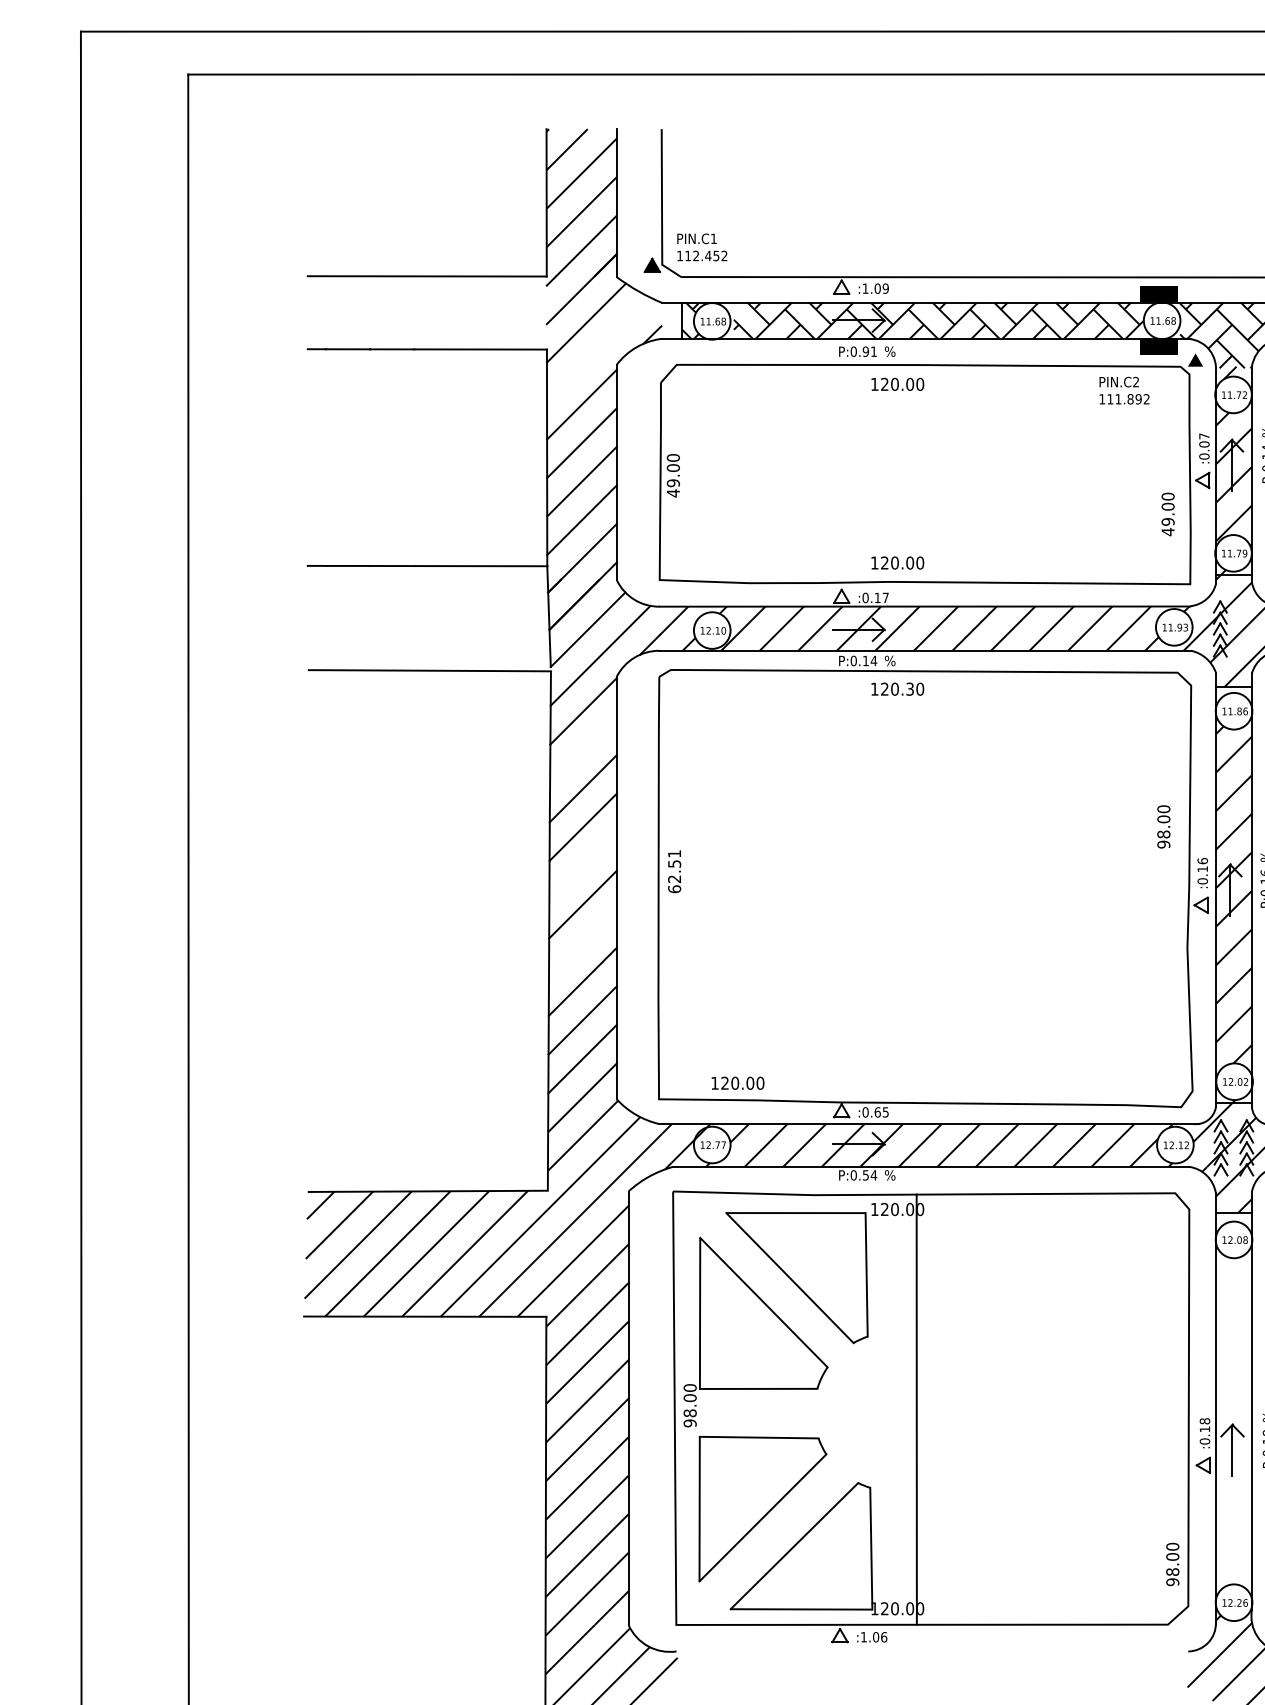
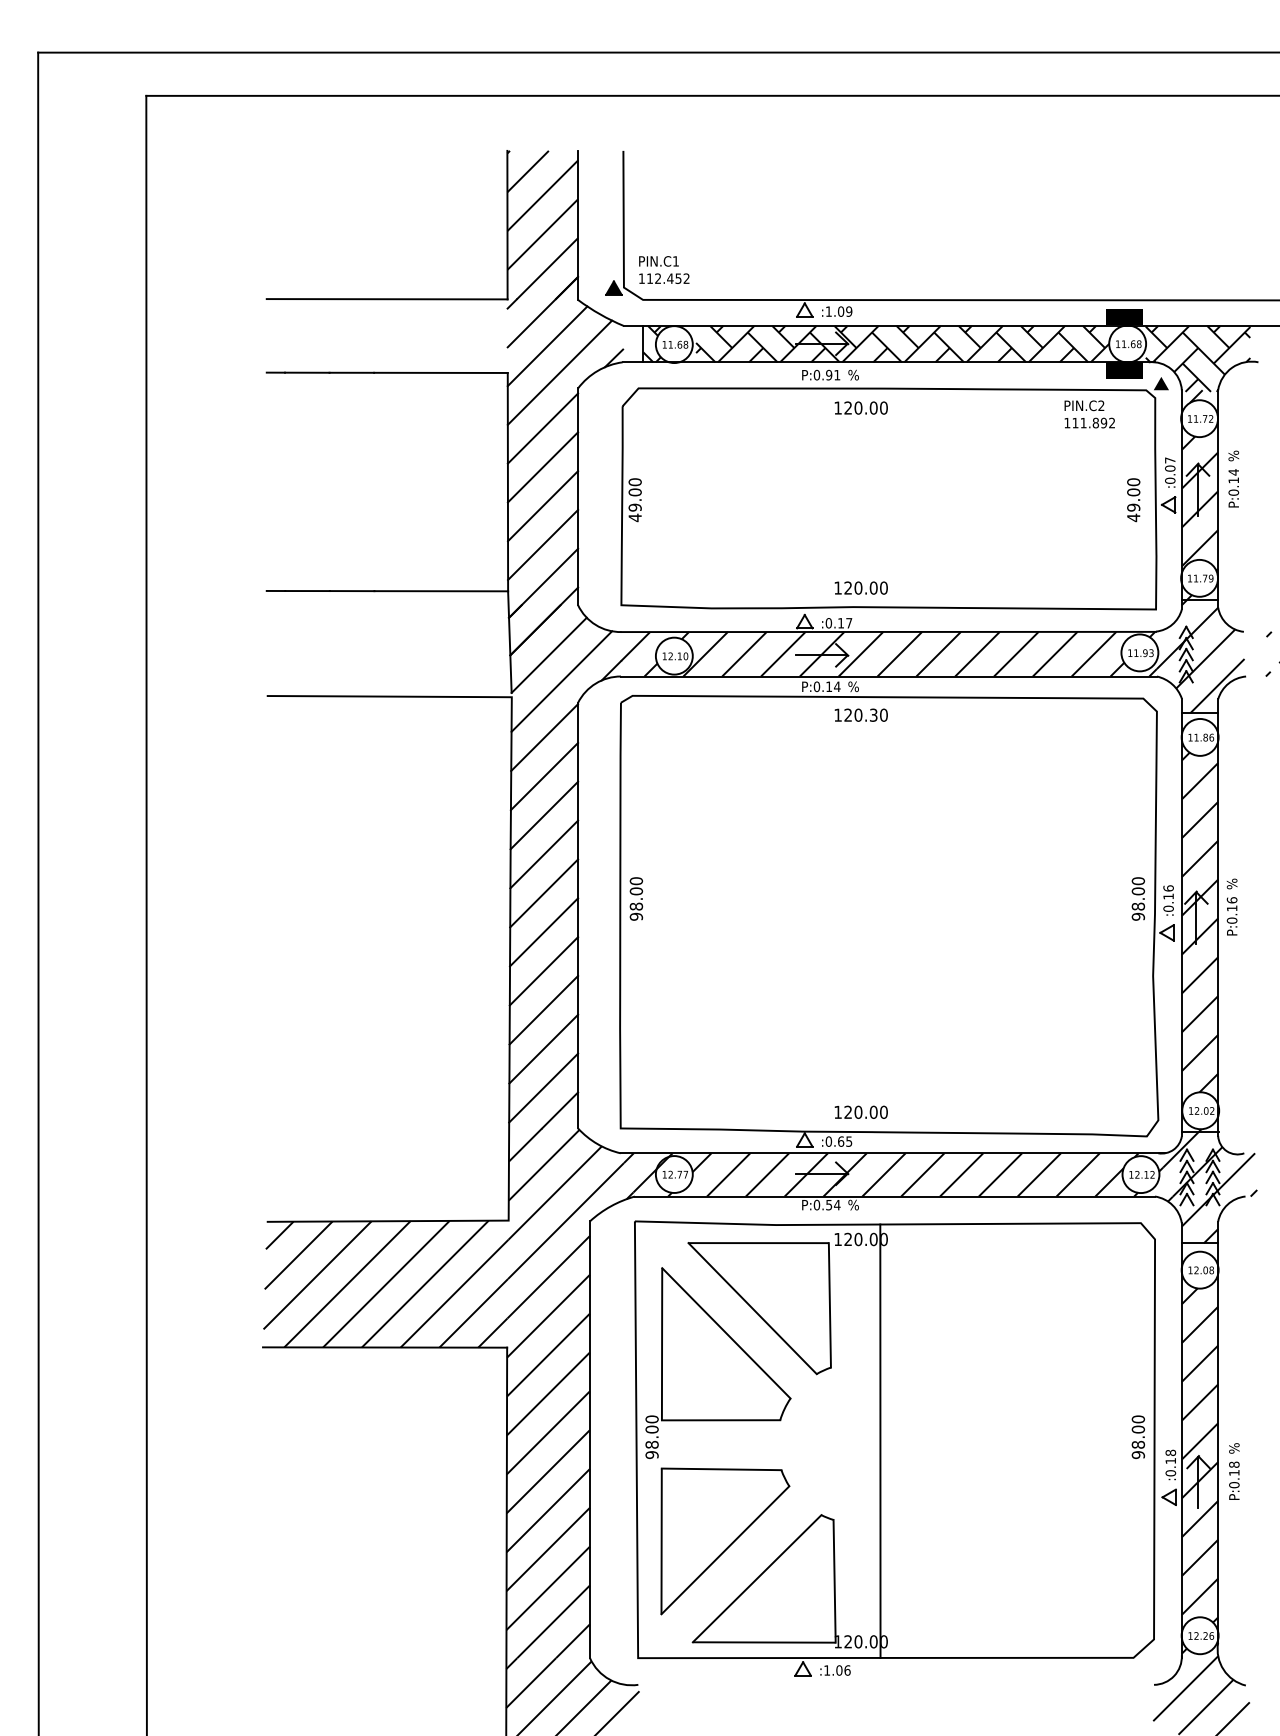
line: (598, 349) -> (559, 372), added
text: (1167, 514) -> (1133, 500), moved
line: (583, 750) -> (544, 776), added
text: (1162, 826) -> (1137, 898), moved
line: (583, 866) -> (544, 893), added
text: (674, 871) -> (636, 898), 62.51 -> 98.00
line: (582, 943) -> (543, 971), added
text: (737, 1082) -> (860, 1111), moved
hatch: (1233, 1423) -> (1199, 1455), added
text: (1171, 1563) -> (1137, 1436), moved

